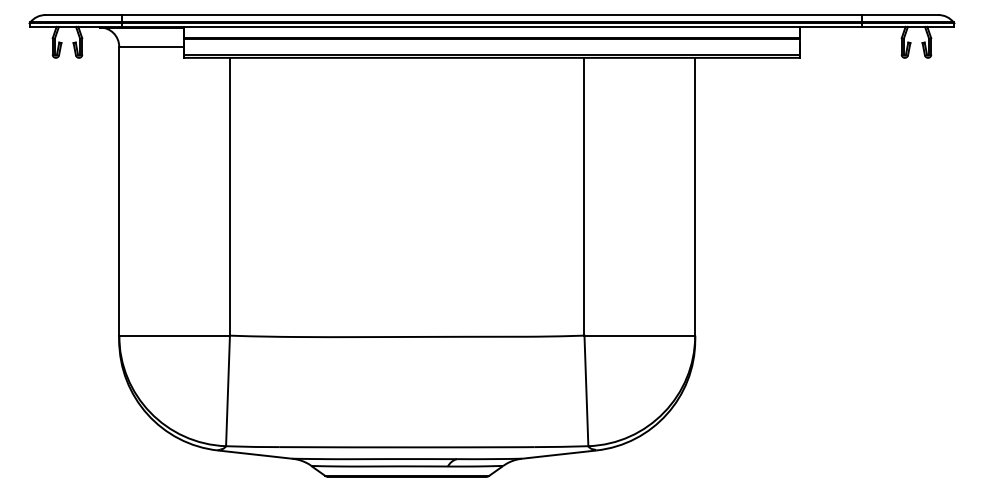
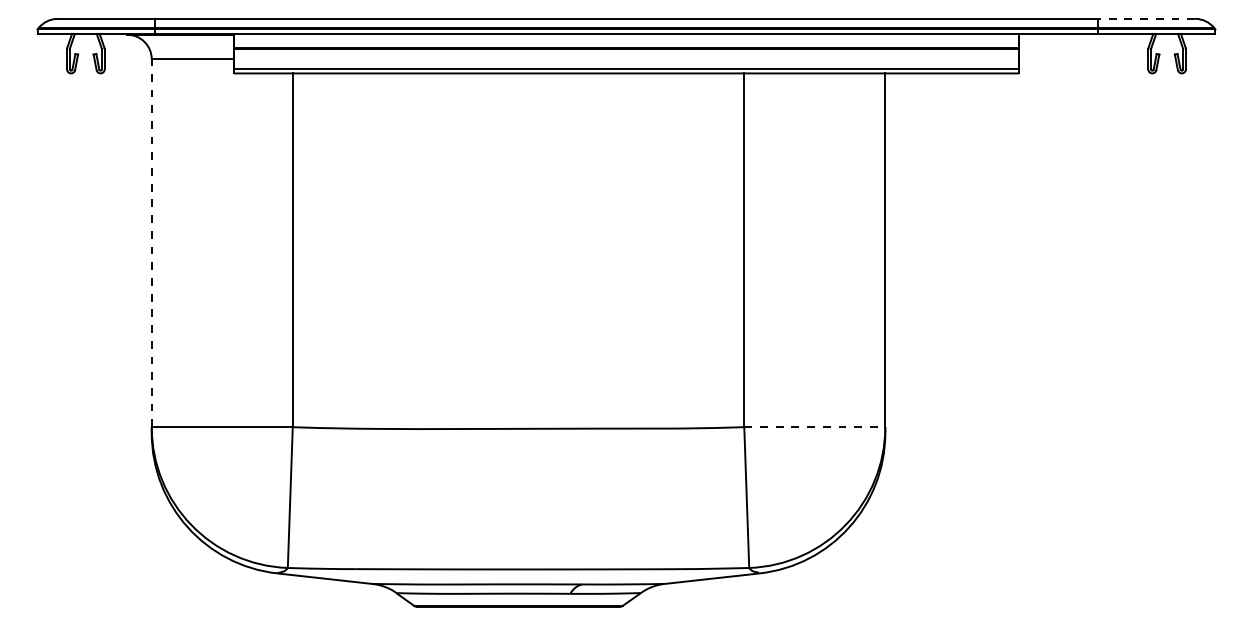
line: (900, 14) -> (1146, 18), solid -> dashed
line: (119, 191) -> (151, 243), solid -> dashed
line: (639, 335) -> (814, 427), solid -> dashed

